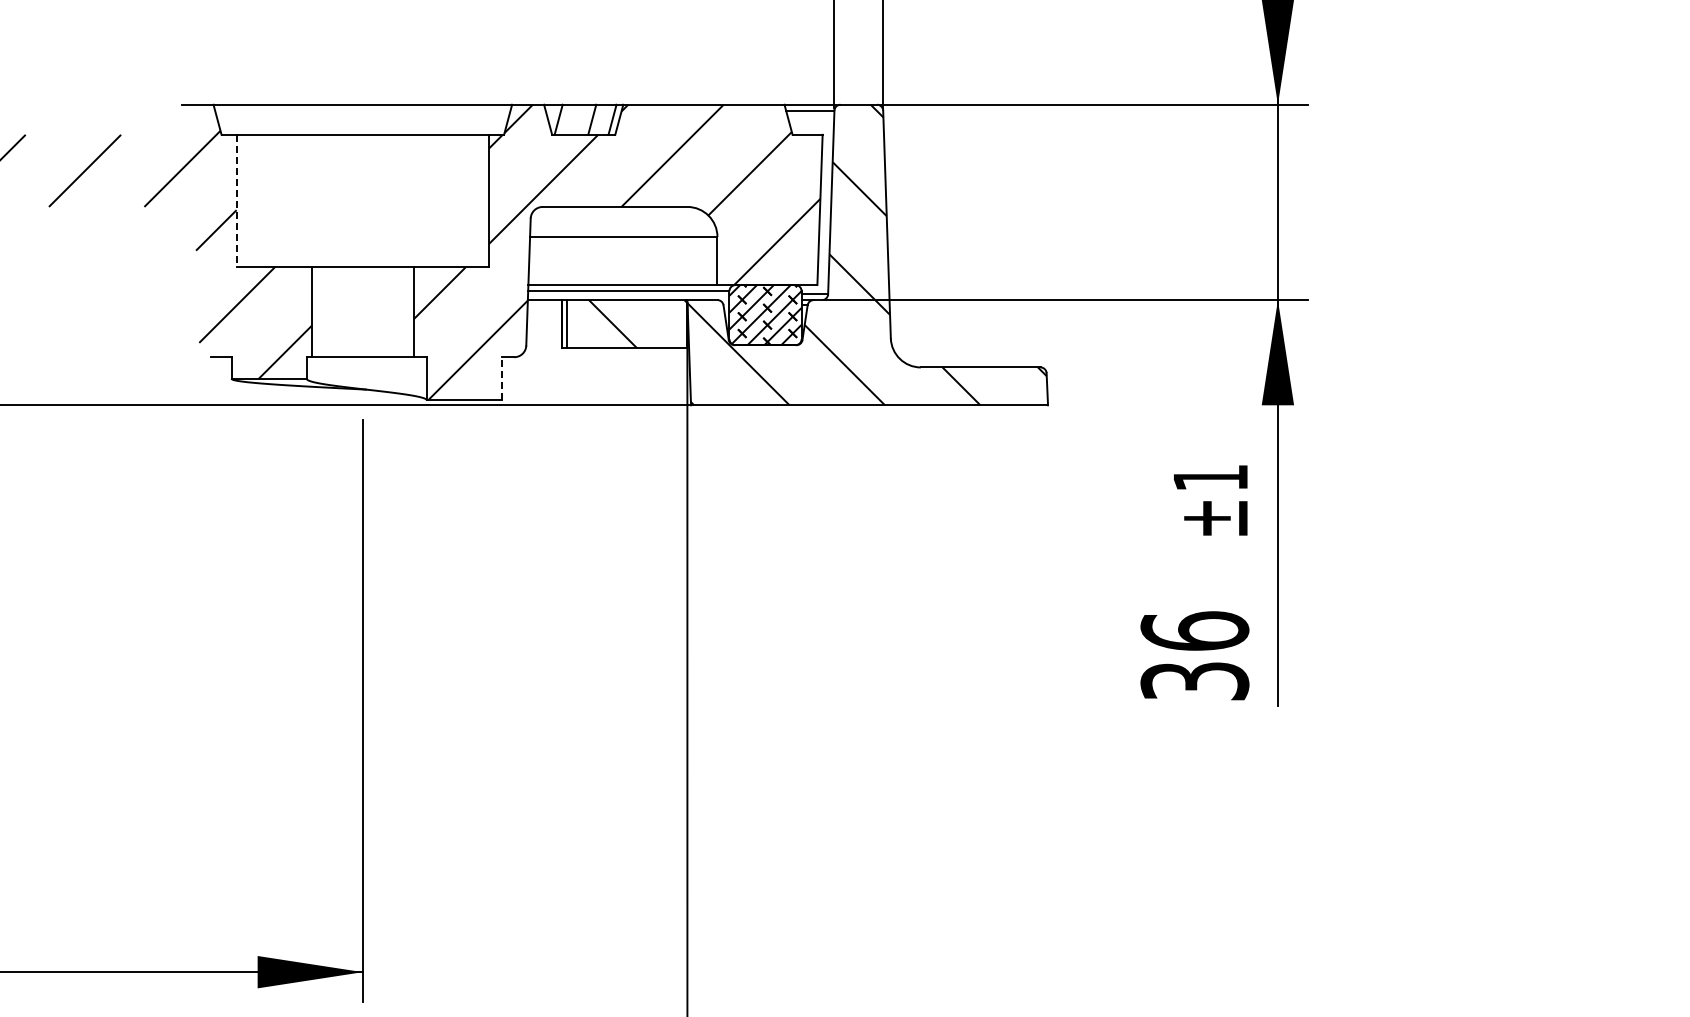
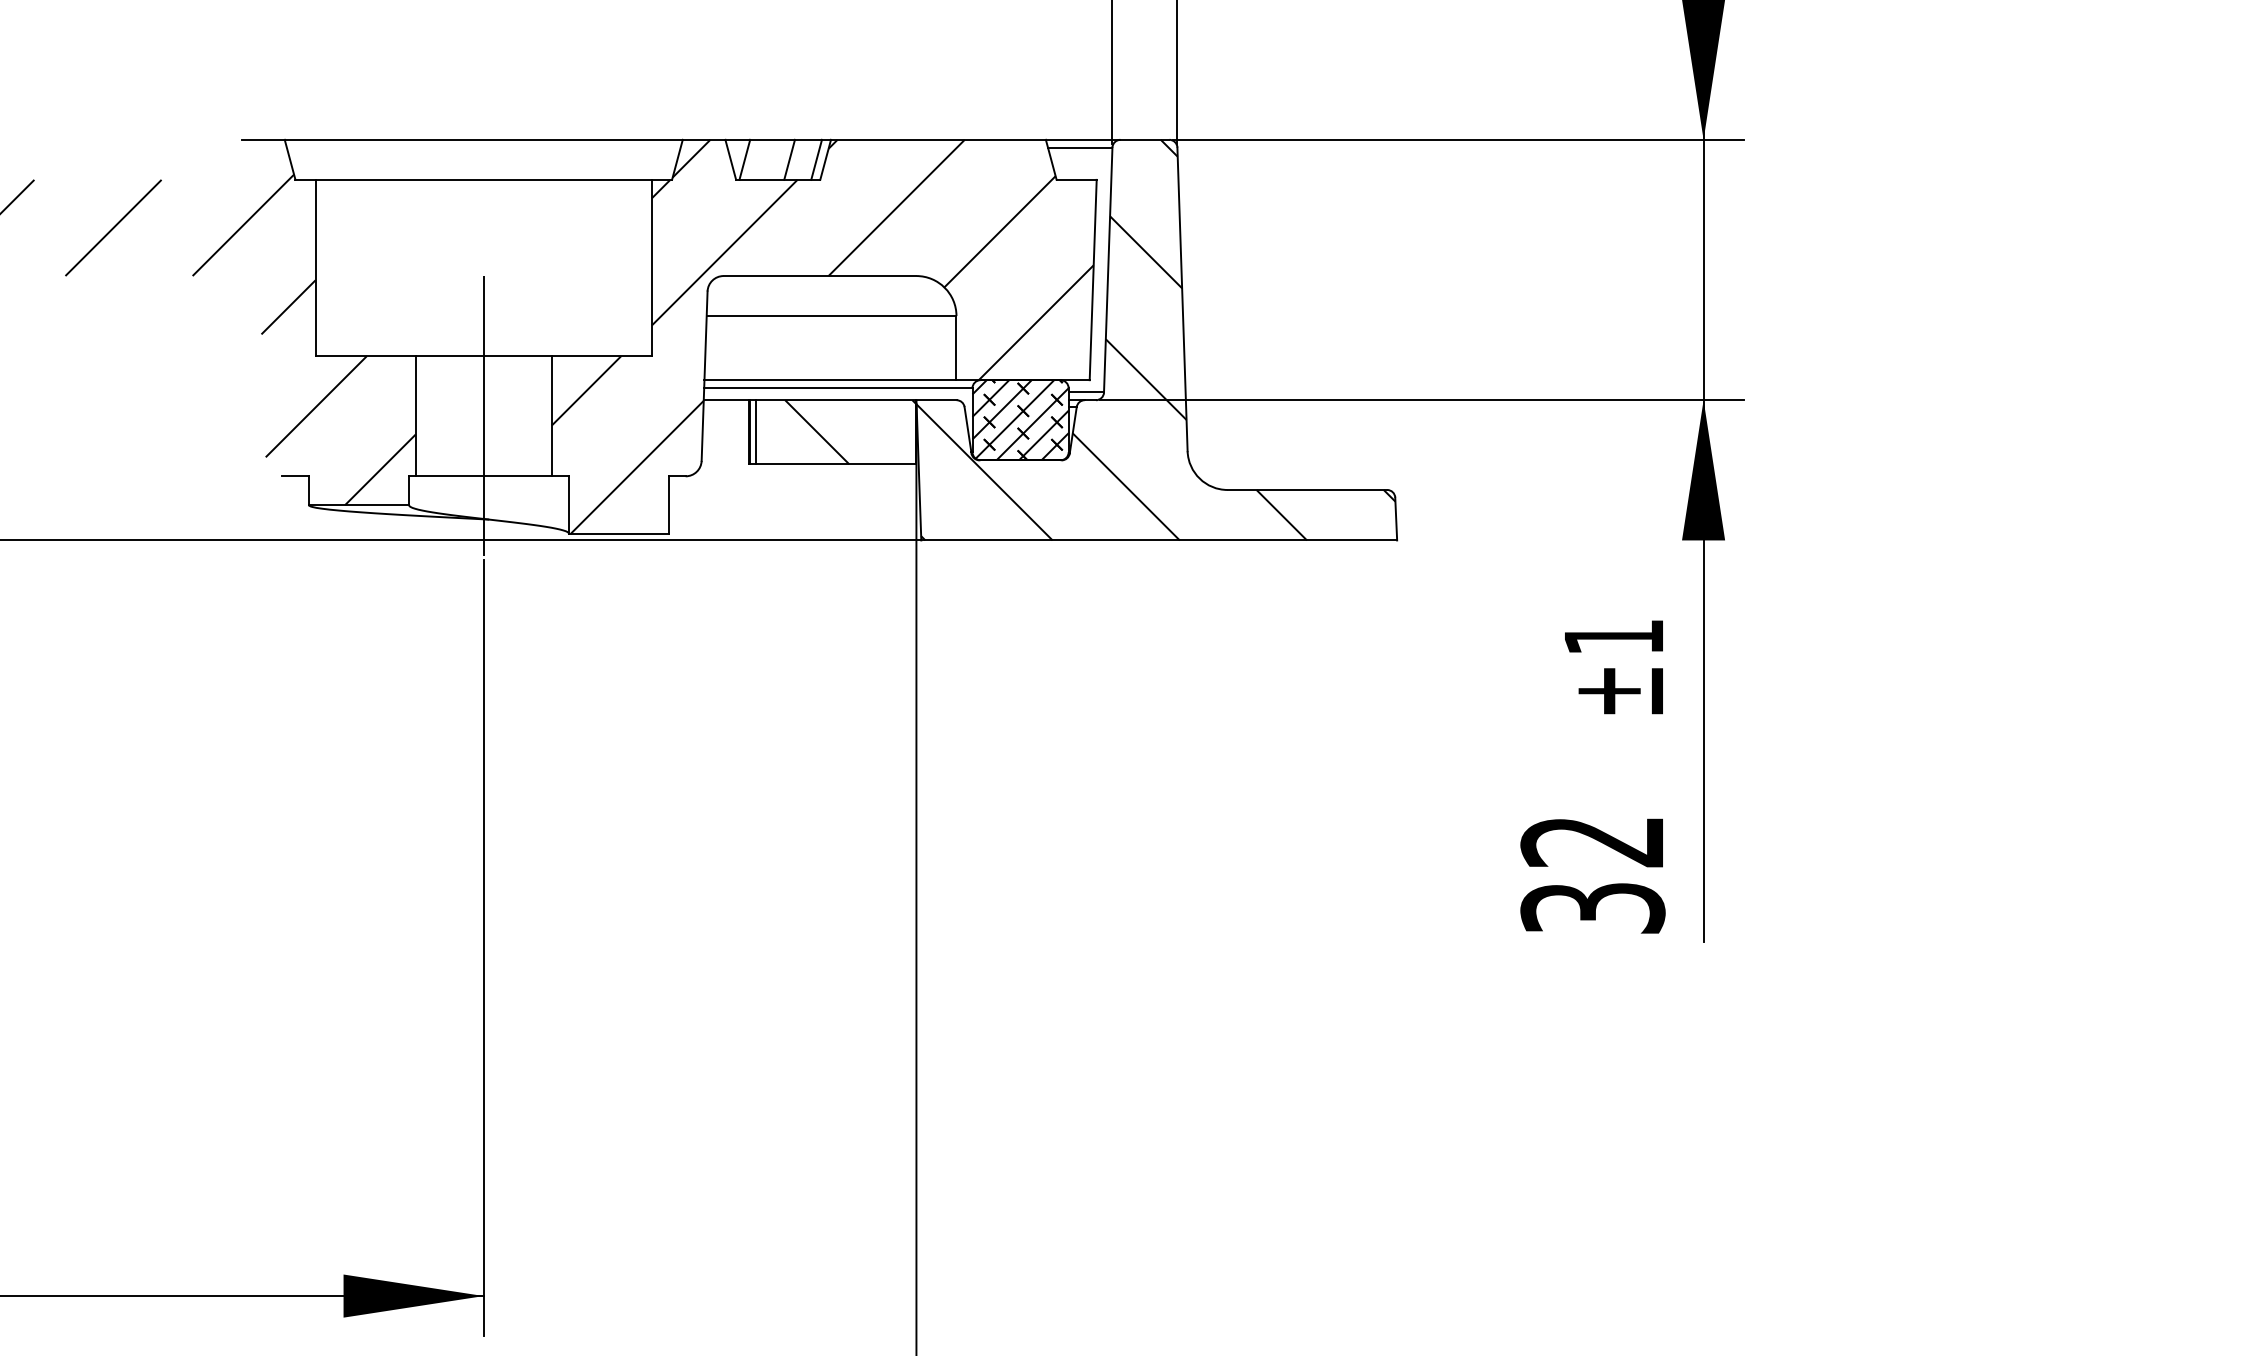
line: (236, 201) -> (315, 268), dashed -> solid
line: (362, 311) -> (483, 415), added
line: (502, 378) -> (669, 504), dashed -> solid
text: (1194, 630) -> (1592, 840), 36 -> 32

